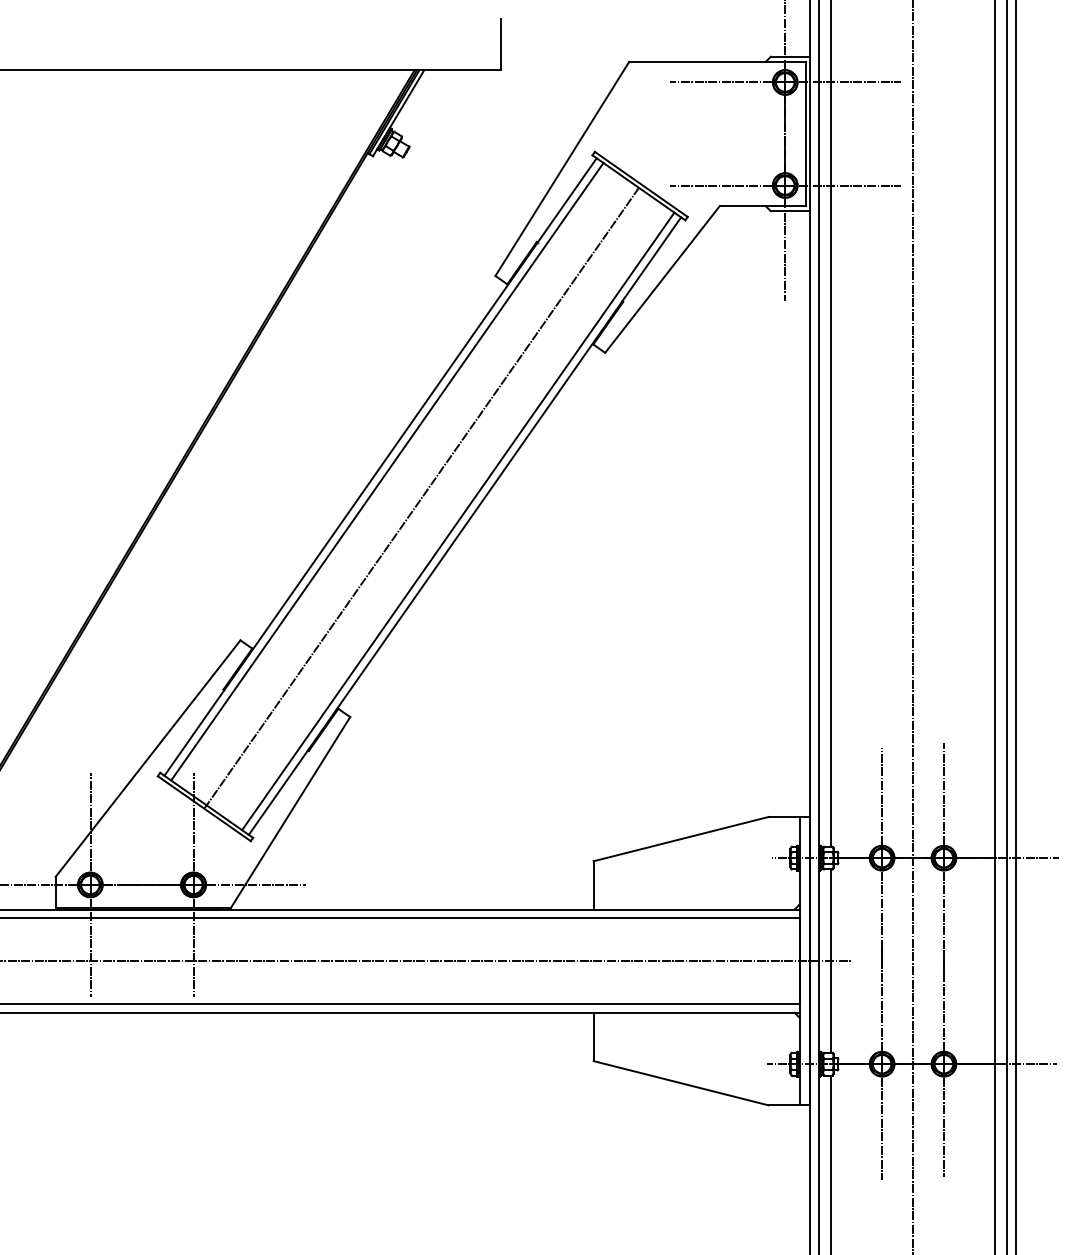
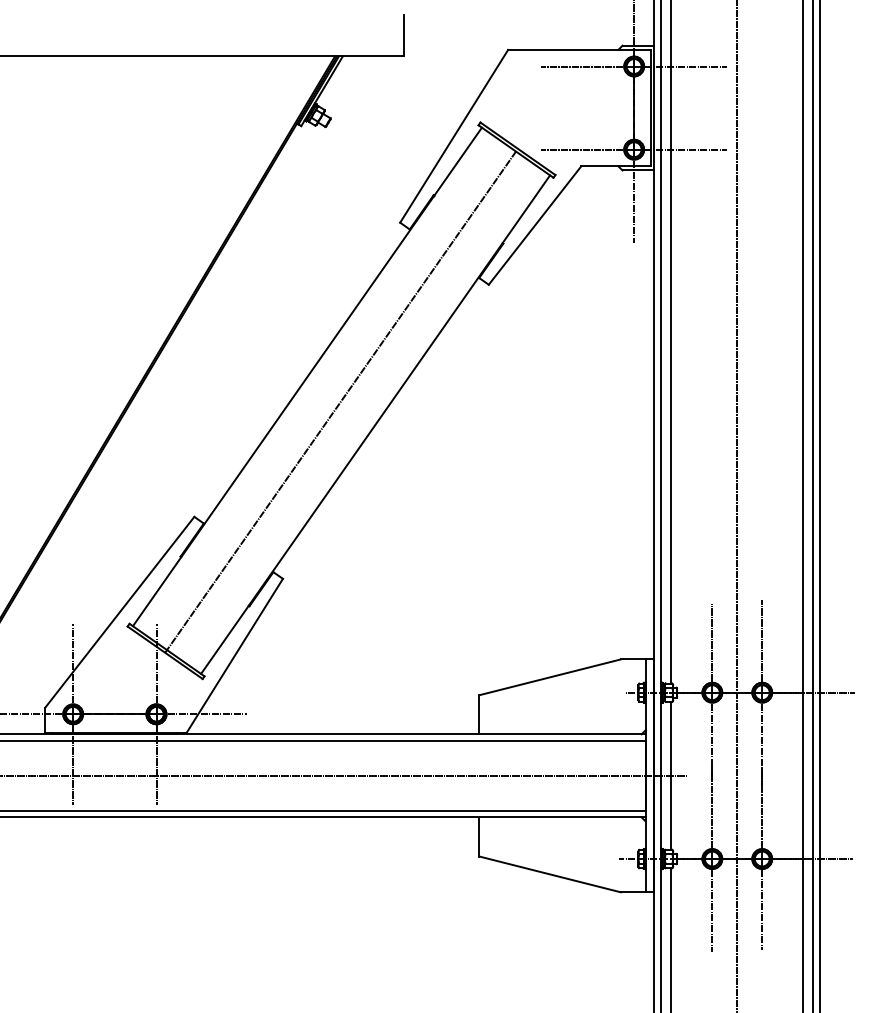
line: (387, 471) -> (313, 380), removed
line: (458, 521) -> (370, 420), removed

